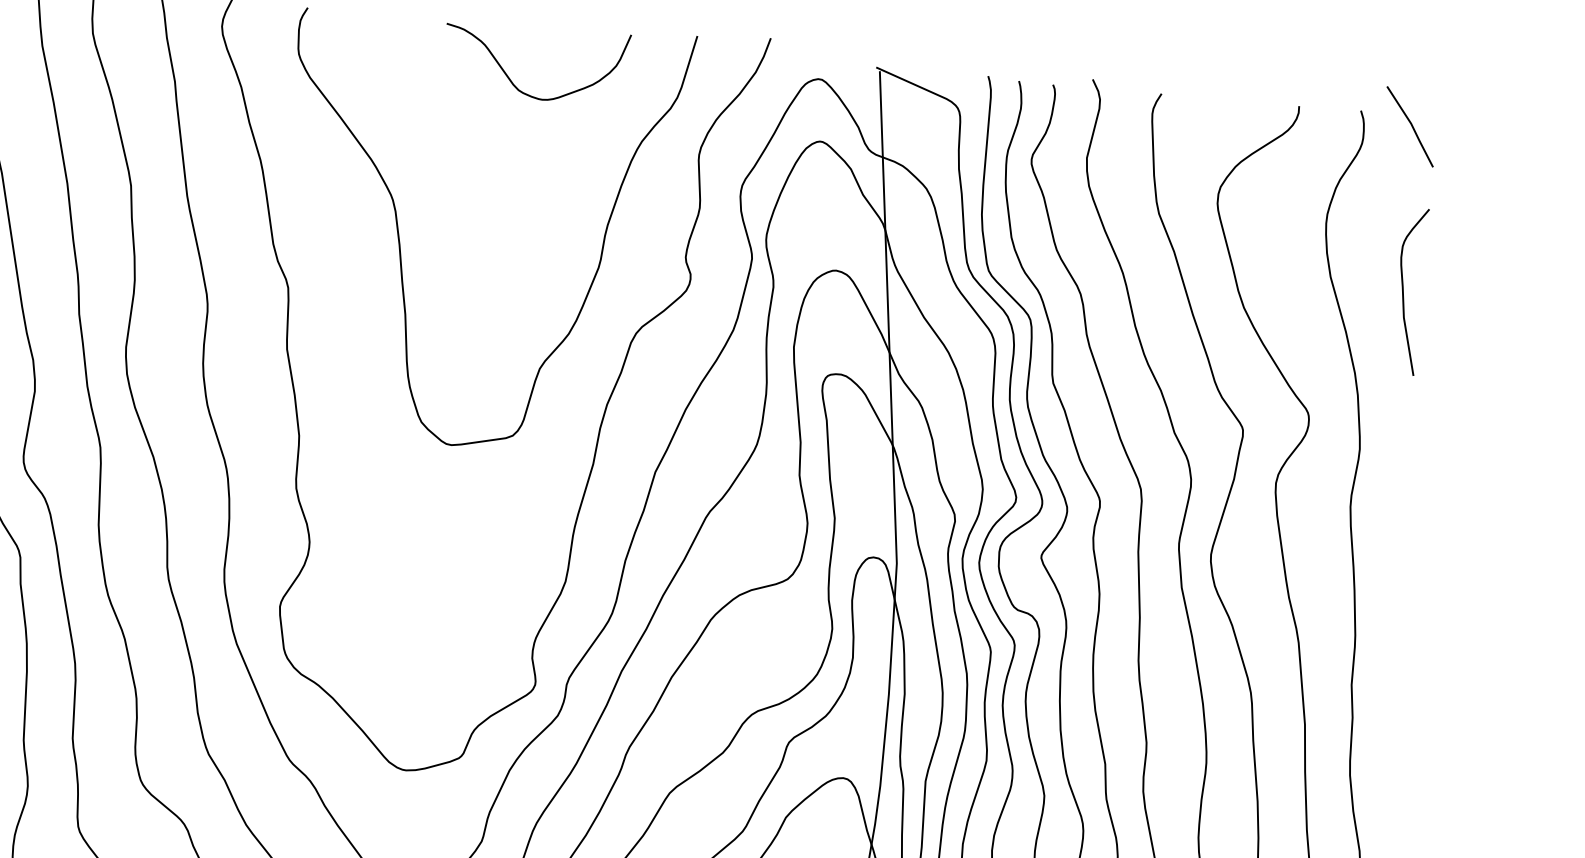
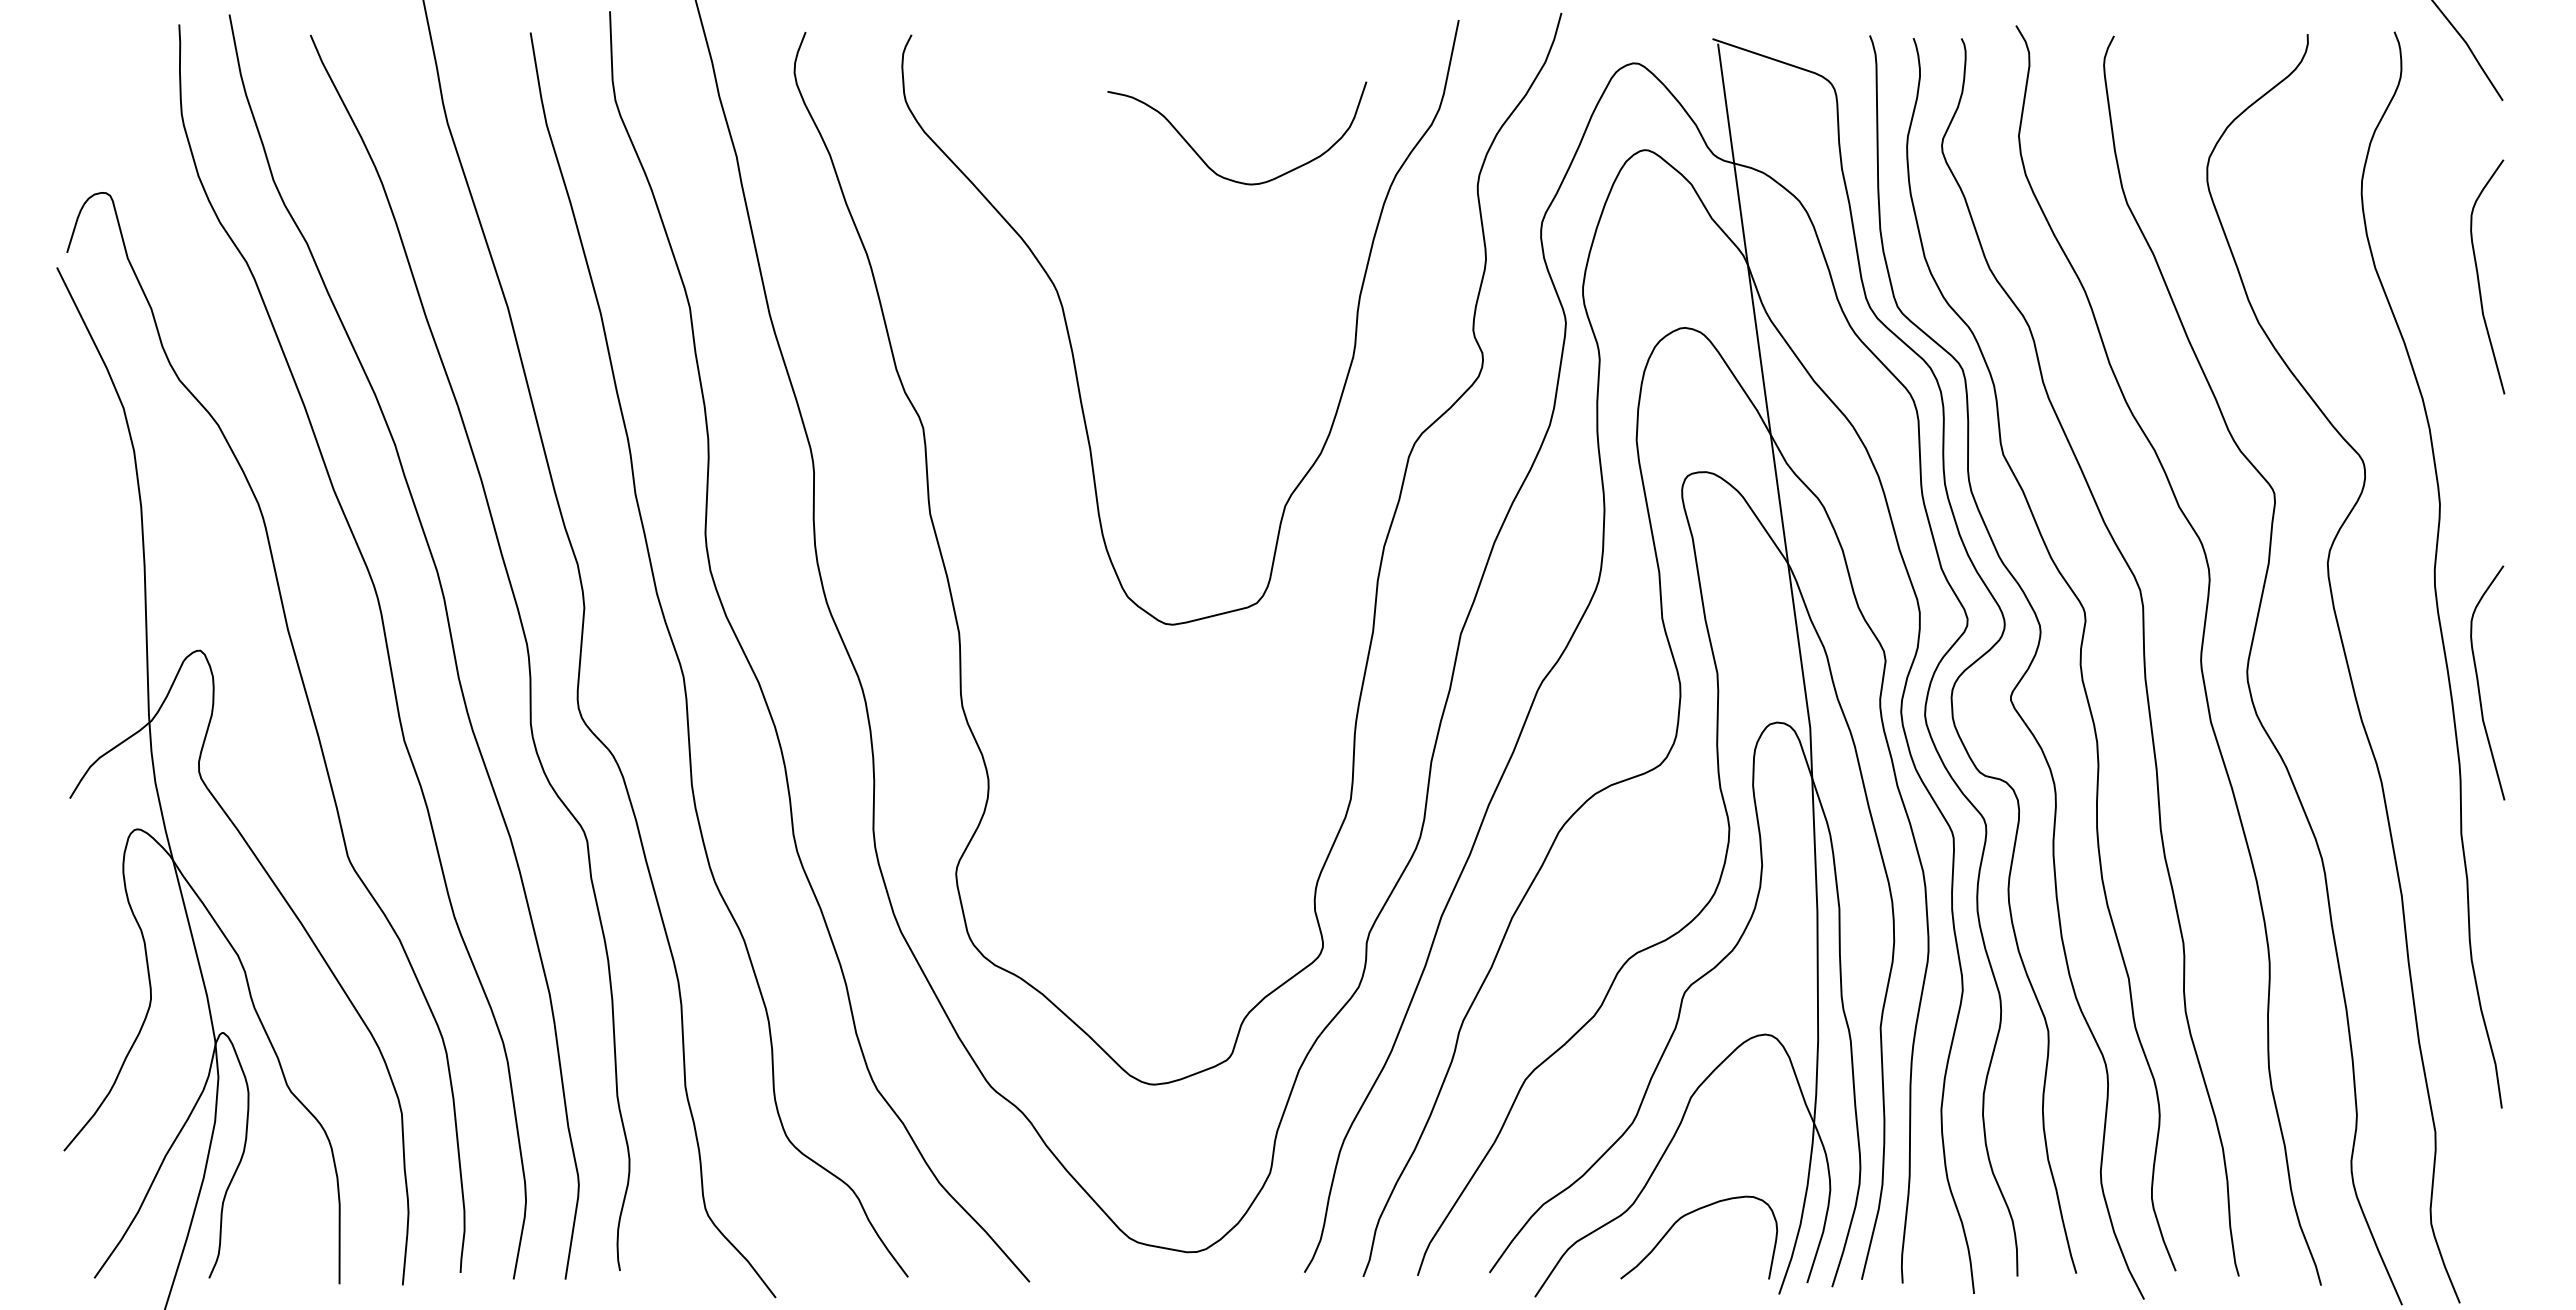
curve: (510, 78) -> (1203, 159), moved
curve: (1375, 580) -> (2479, 685), added

